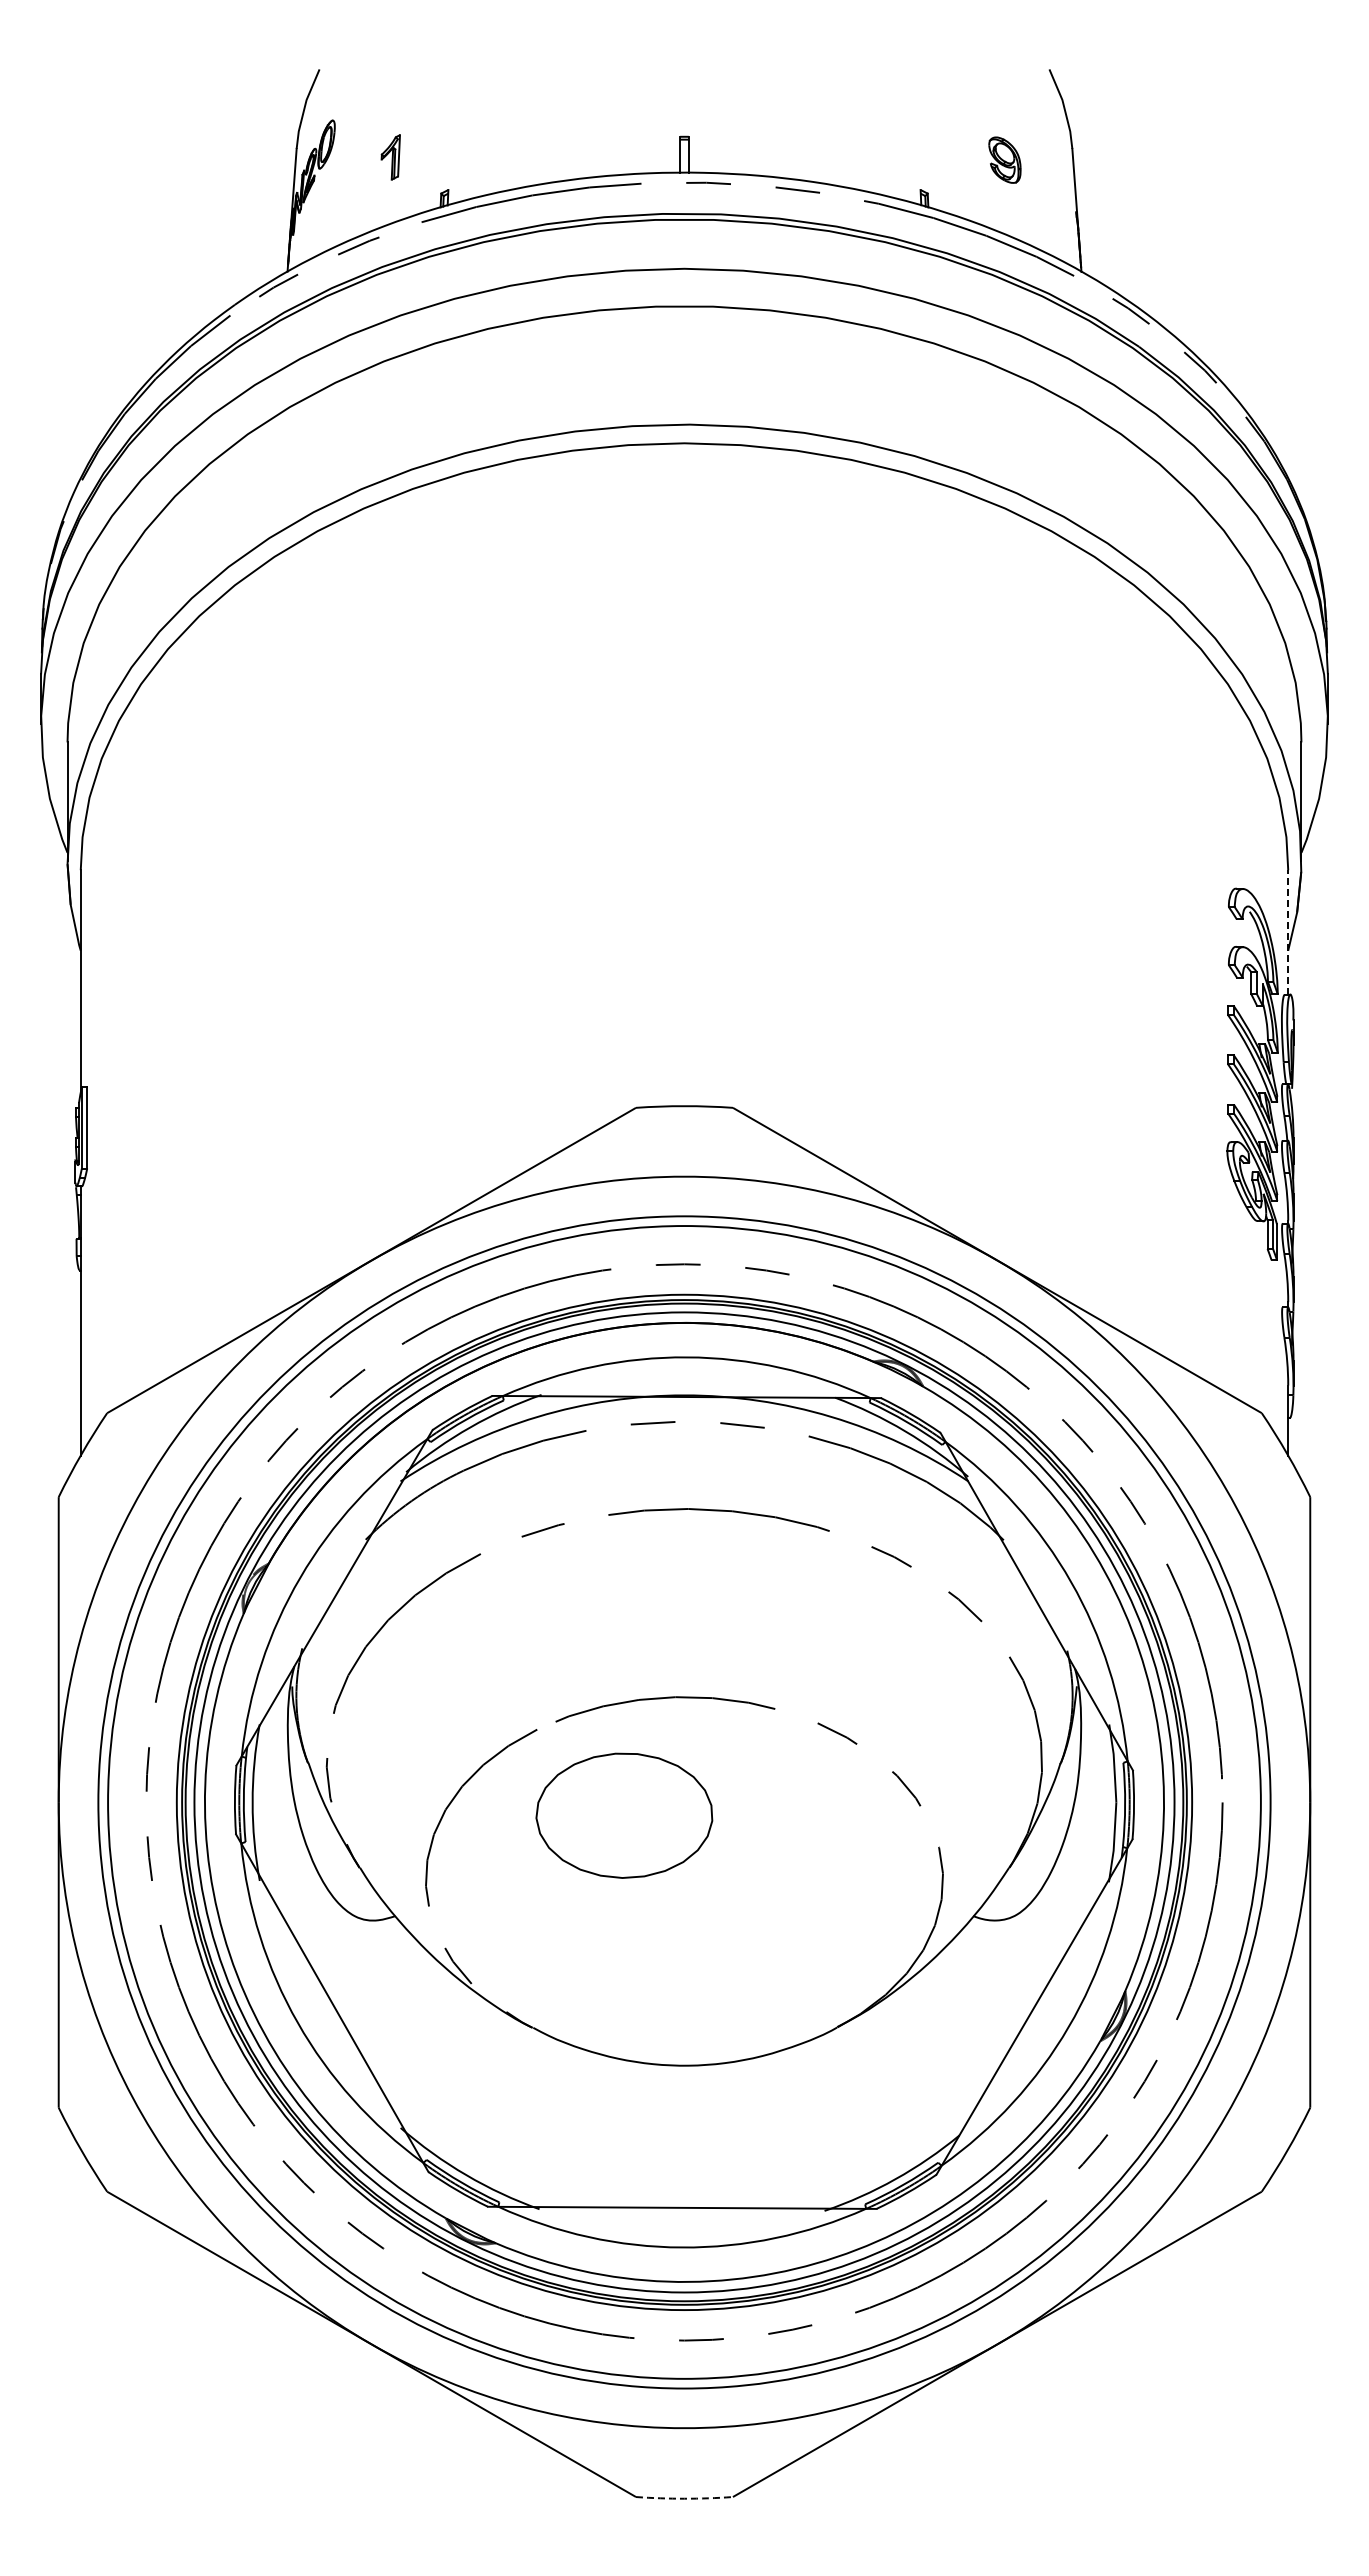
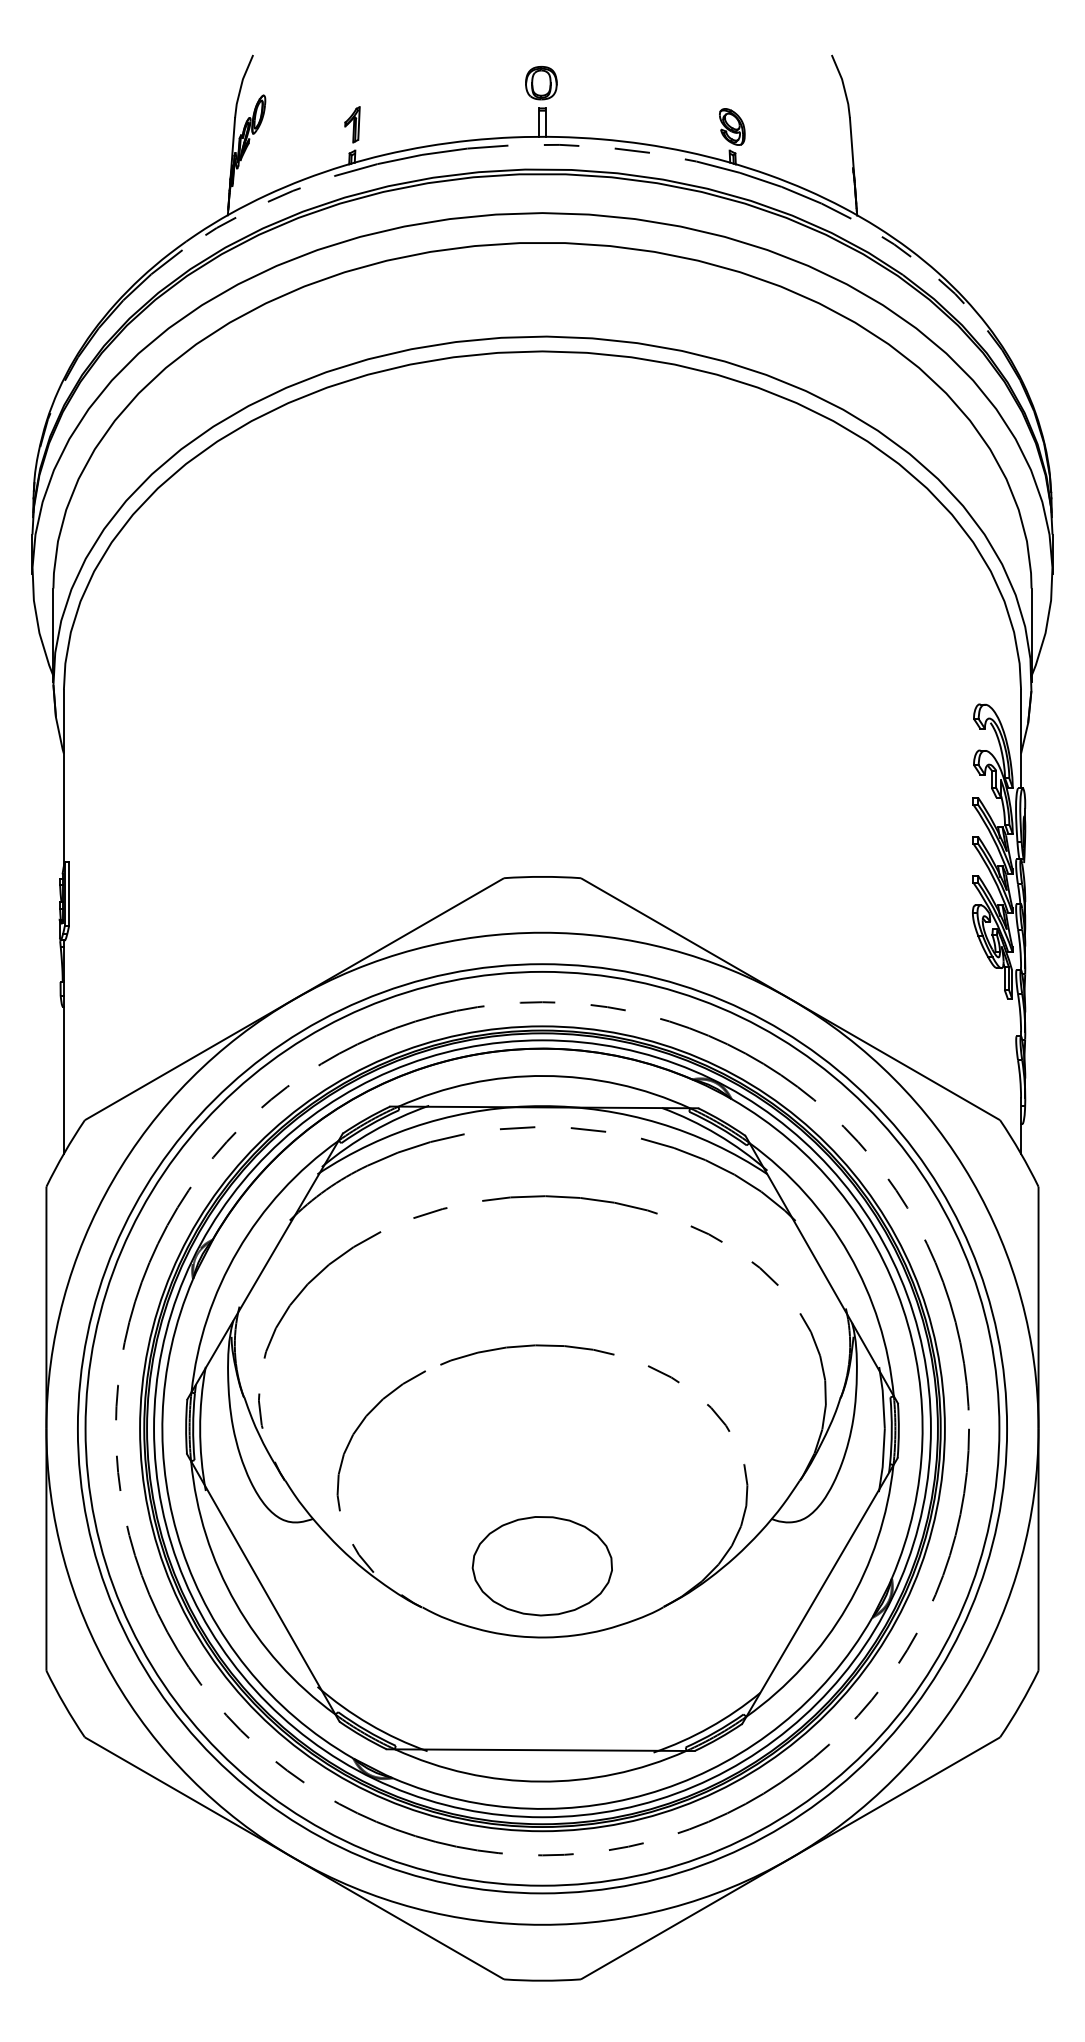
part: (682, 104) -> (540, 82), added
part: (390, 157) -> (352, 124), moved
part: (1004, 159) -> (731, 126), moved
line: (1288, 931) -> (1021, 738), dashed -> solid
part: (624, 1815) -> (542, 1565), moved
arc: (684, 2498) -> (542, 1980), dashed -> solid

